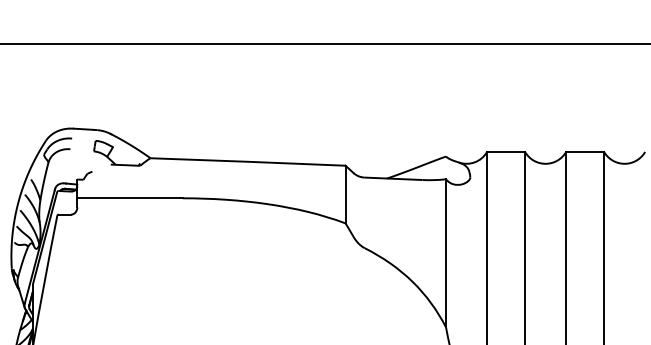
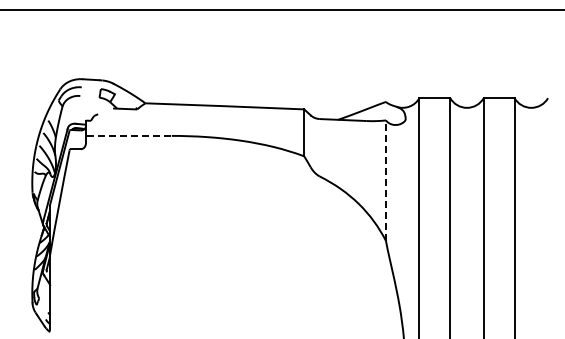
line: (130, 197) -> (129, 135), solid -> dashed
line: (445, 253) -> (385, 180), solid -> dashed

